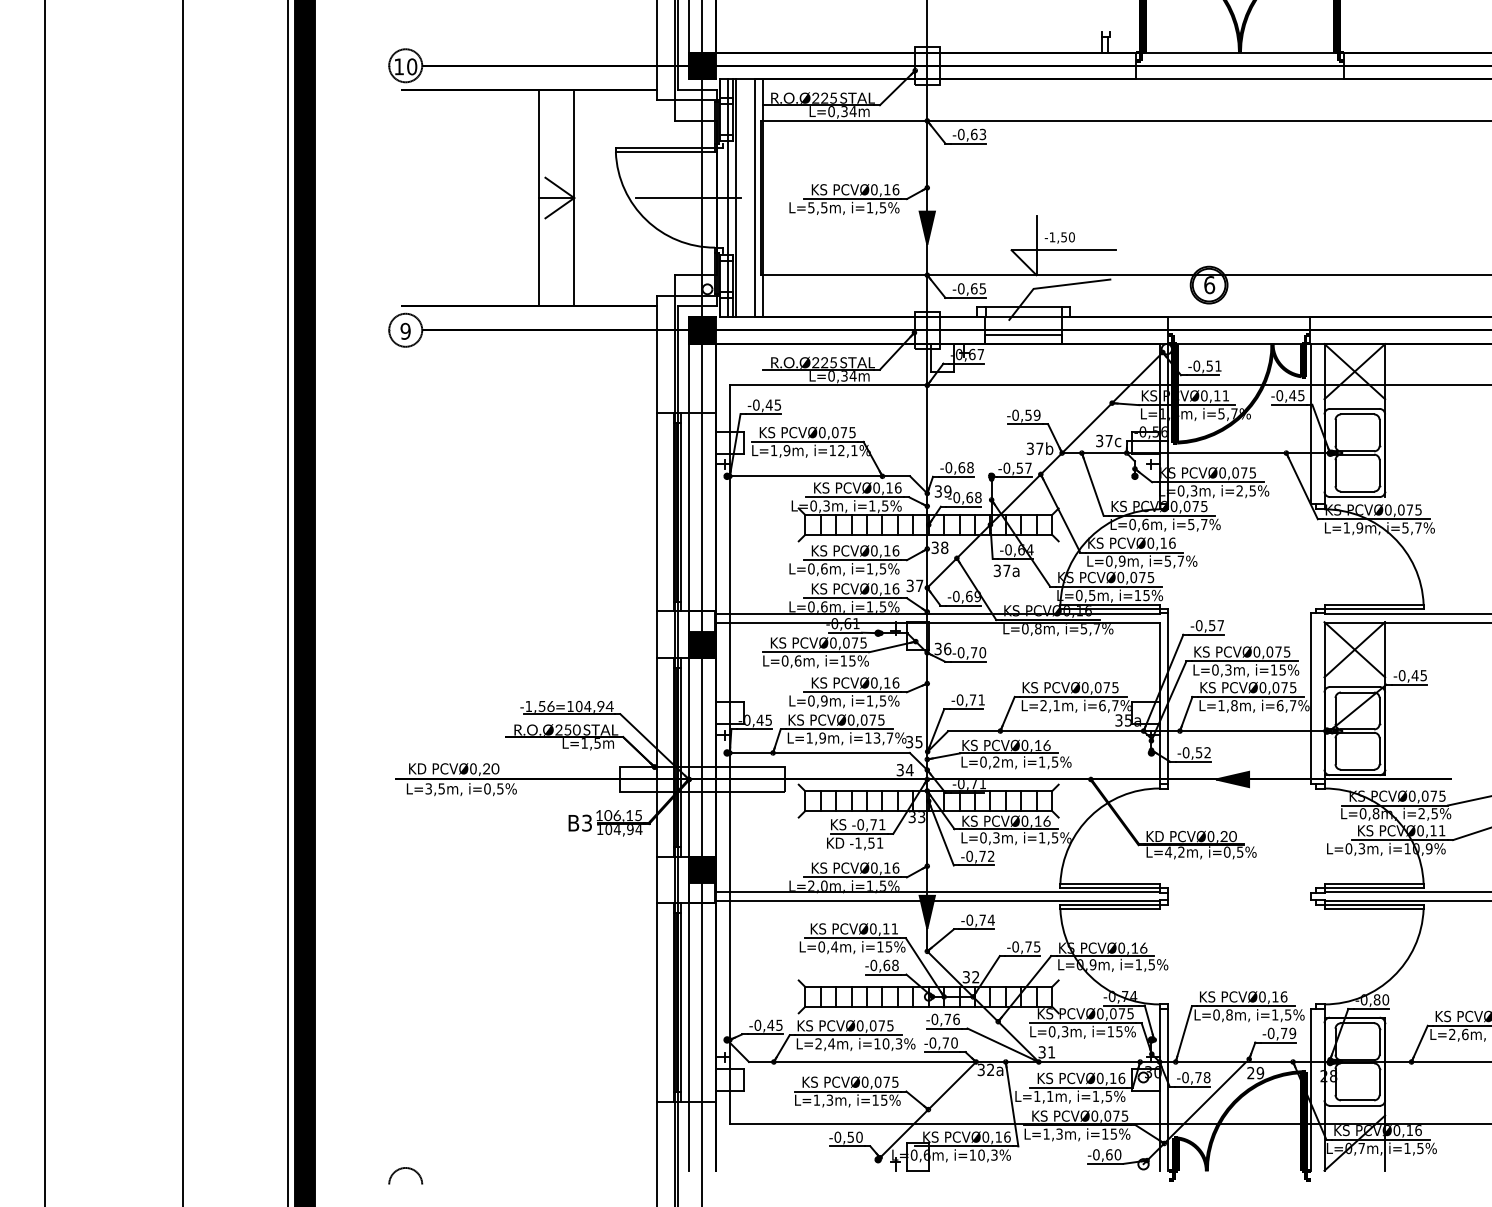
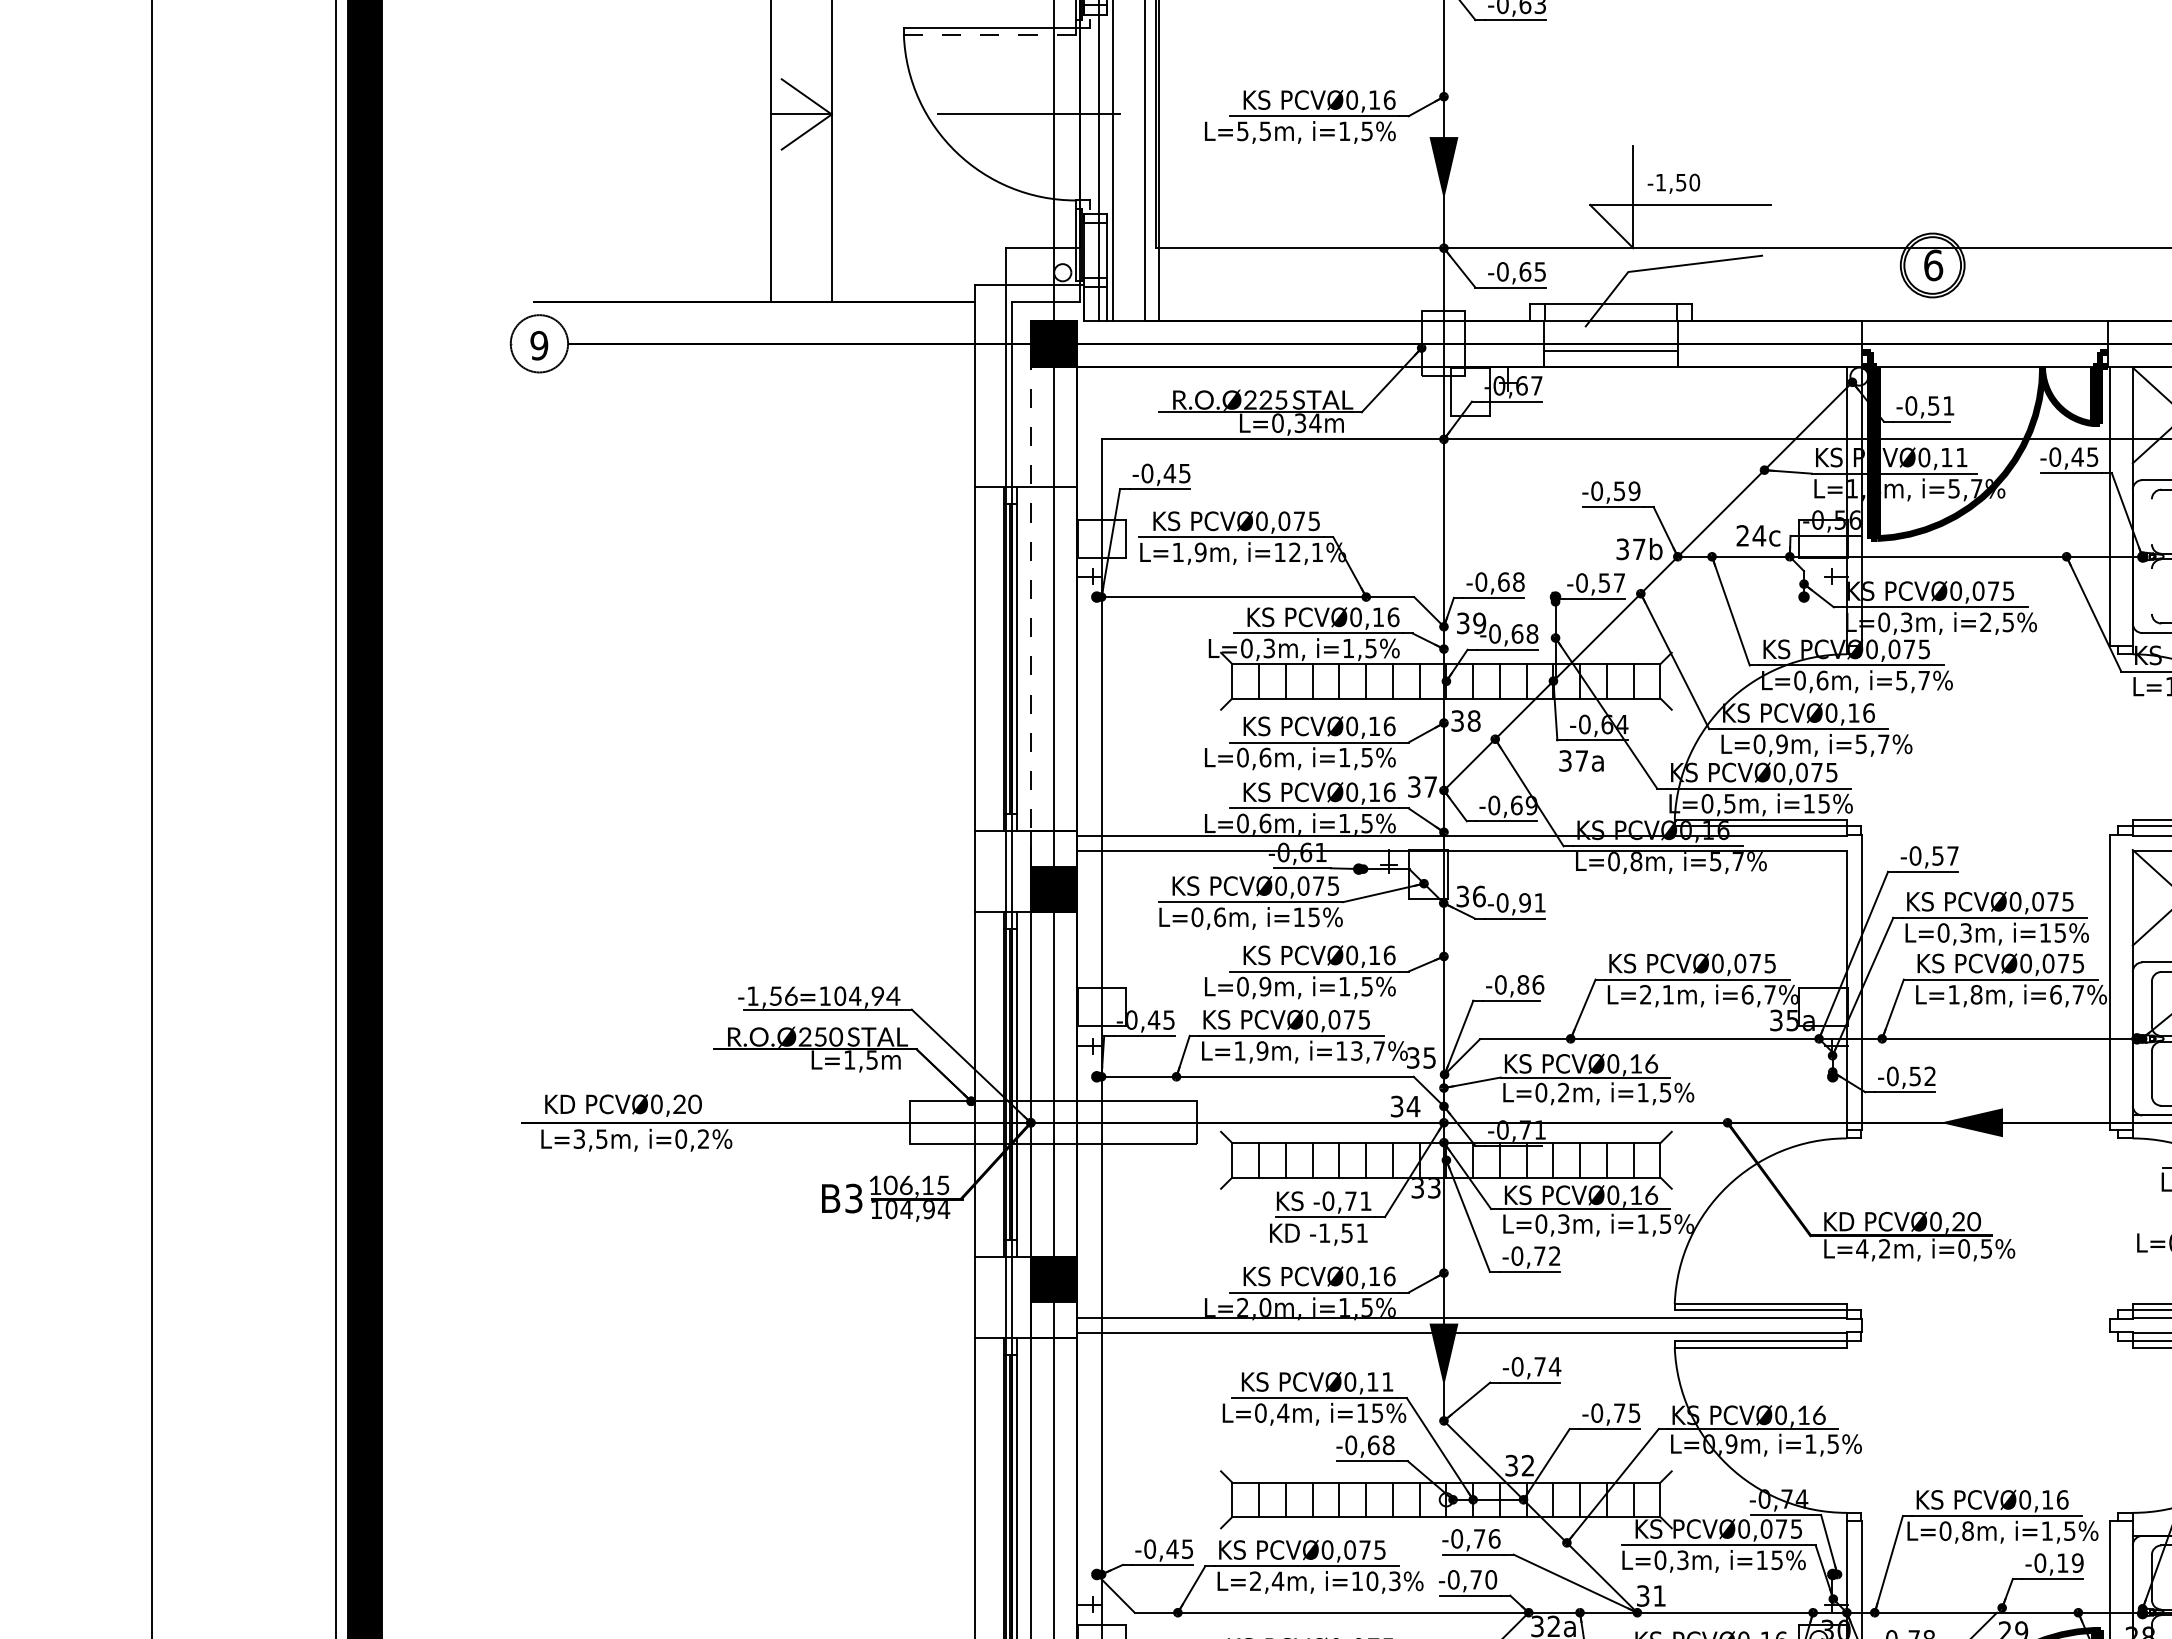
line: (665, 152) -> (989, 35), solid -> dashed
line: (1335, 432) -> (2151, 521), removed
text: (1104, 441) -> (1751, 536), 37c -> 24c
line: (1335, 473) -> (2151, 592), removed
line: (689, 487) -> (1031, 616), solid -> dashed
text: (978, 652) -> (1532, 902), -0,70 -> -0,91
text: (977, 699) -> (1531, 984), -0,71 -> -0,86
text: (500, 788) -> (703, 1138), i=0,5% -> i=0,2%
text: (1284, 1033) -> (2063, 1563), -0,79 -> -0,19

